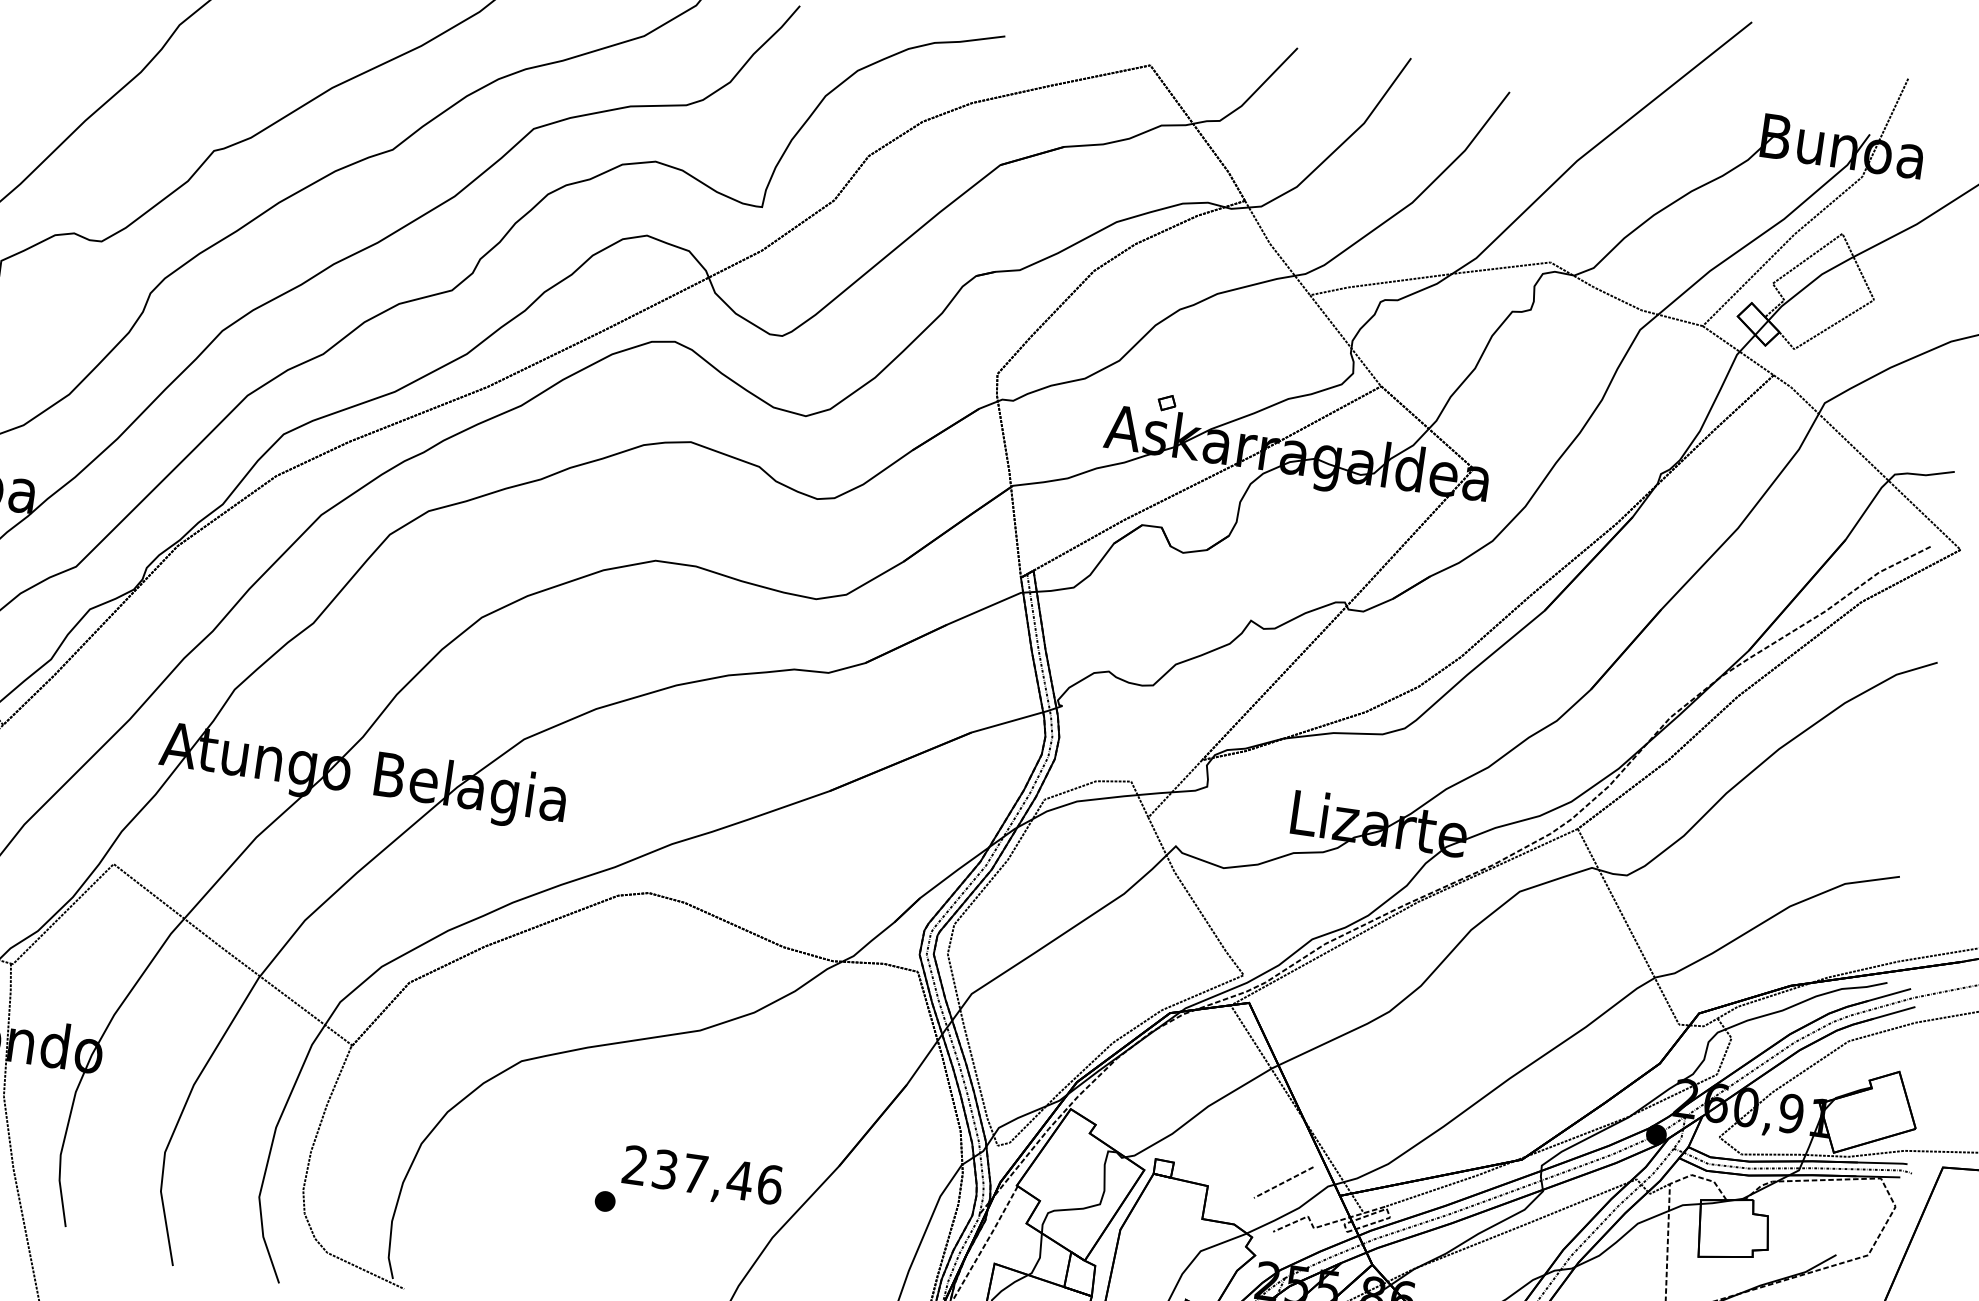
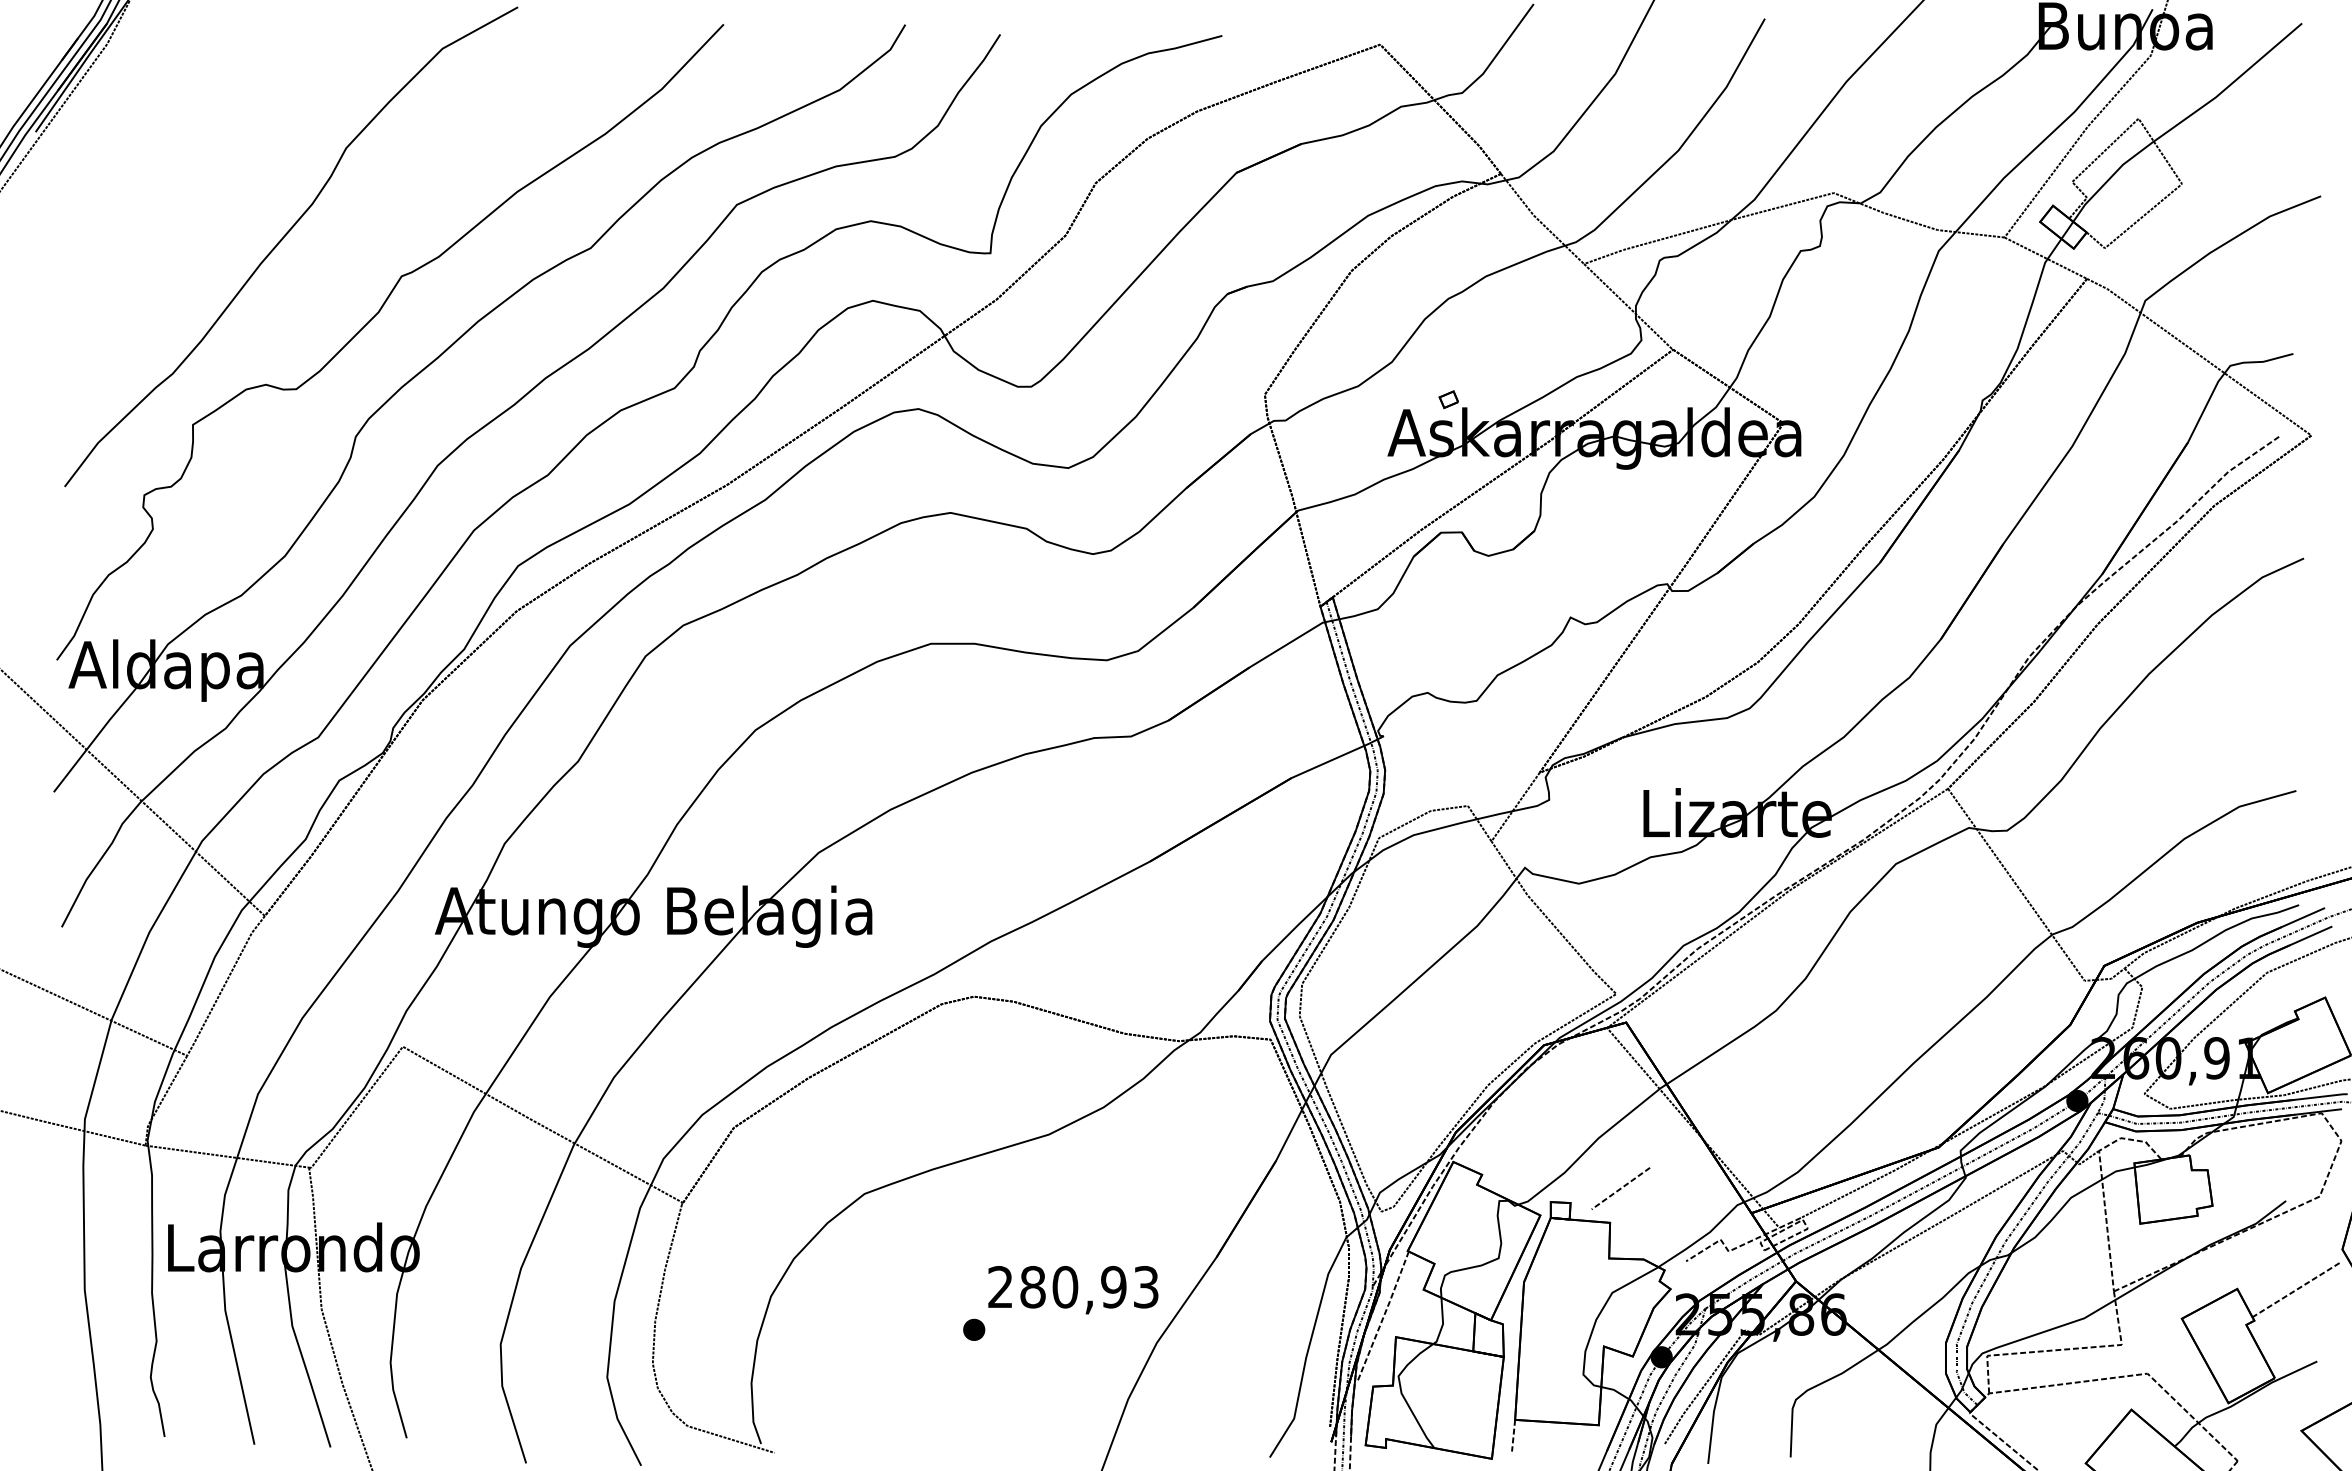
text: (717, 1176) -> (1089, 1286), 237,46 -> 280,93
line: (1283, 1182) -> (1620, 1188), moved

